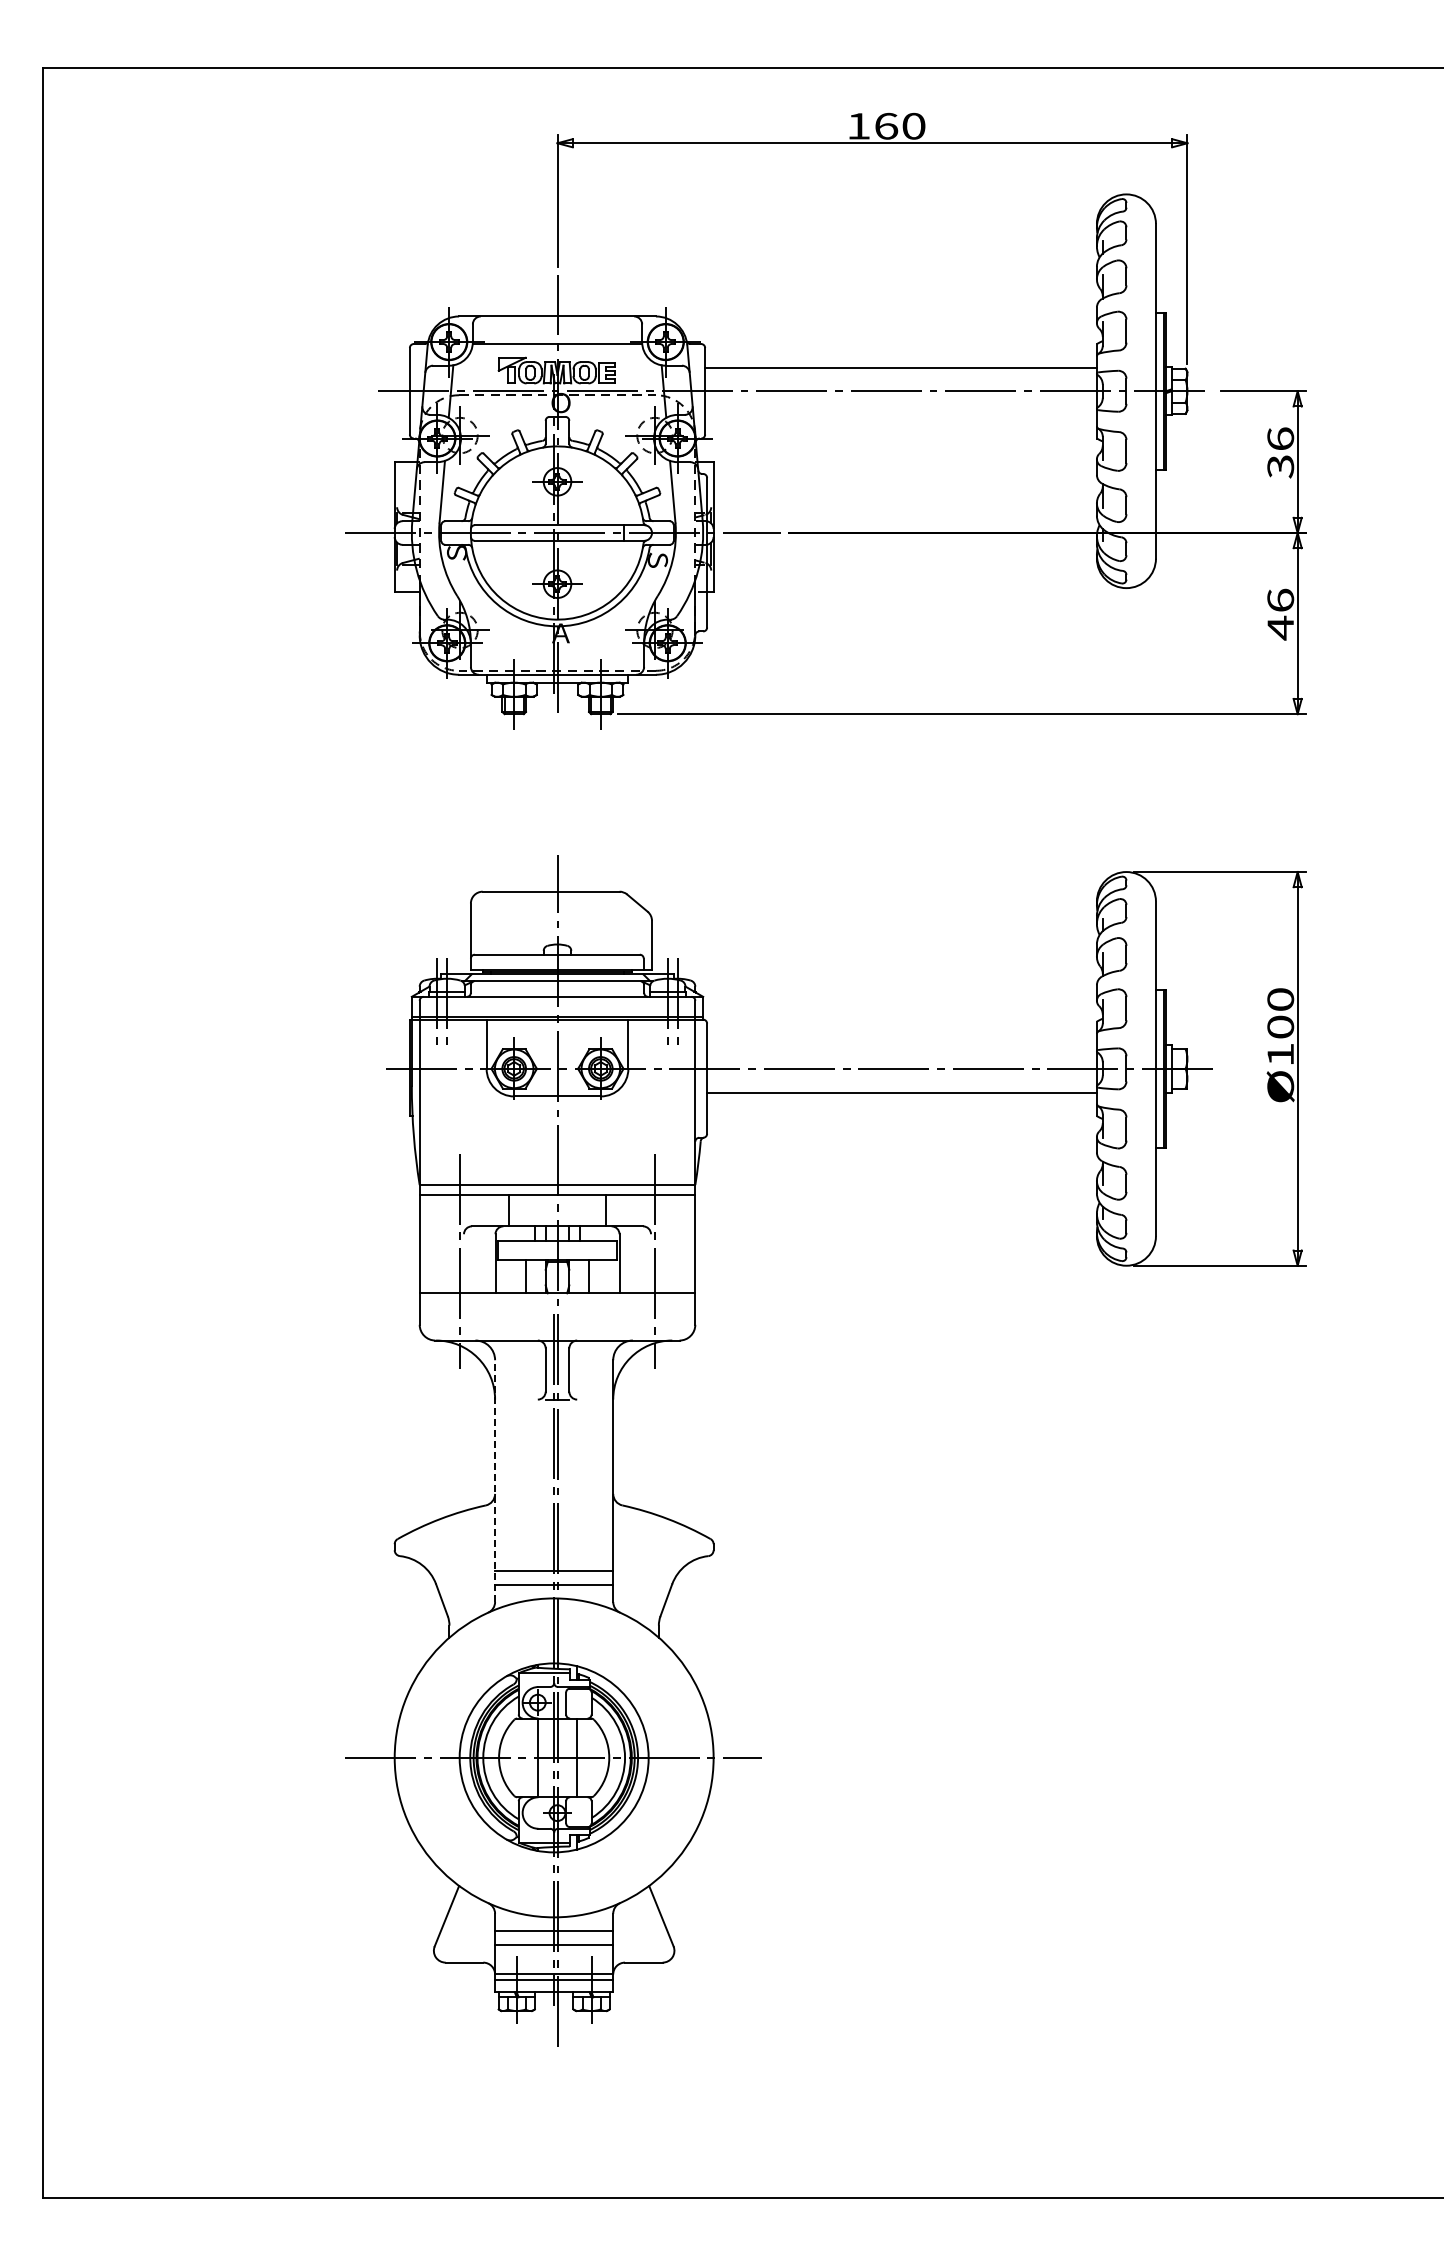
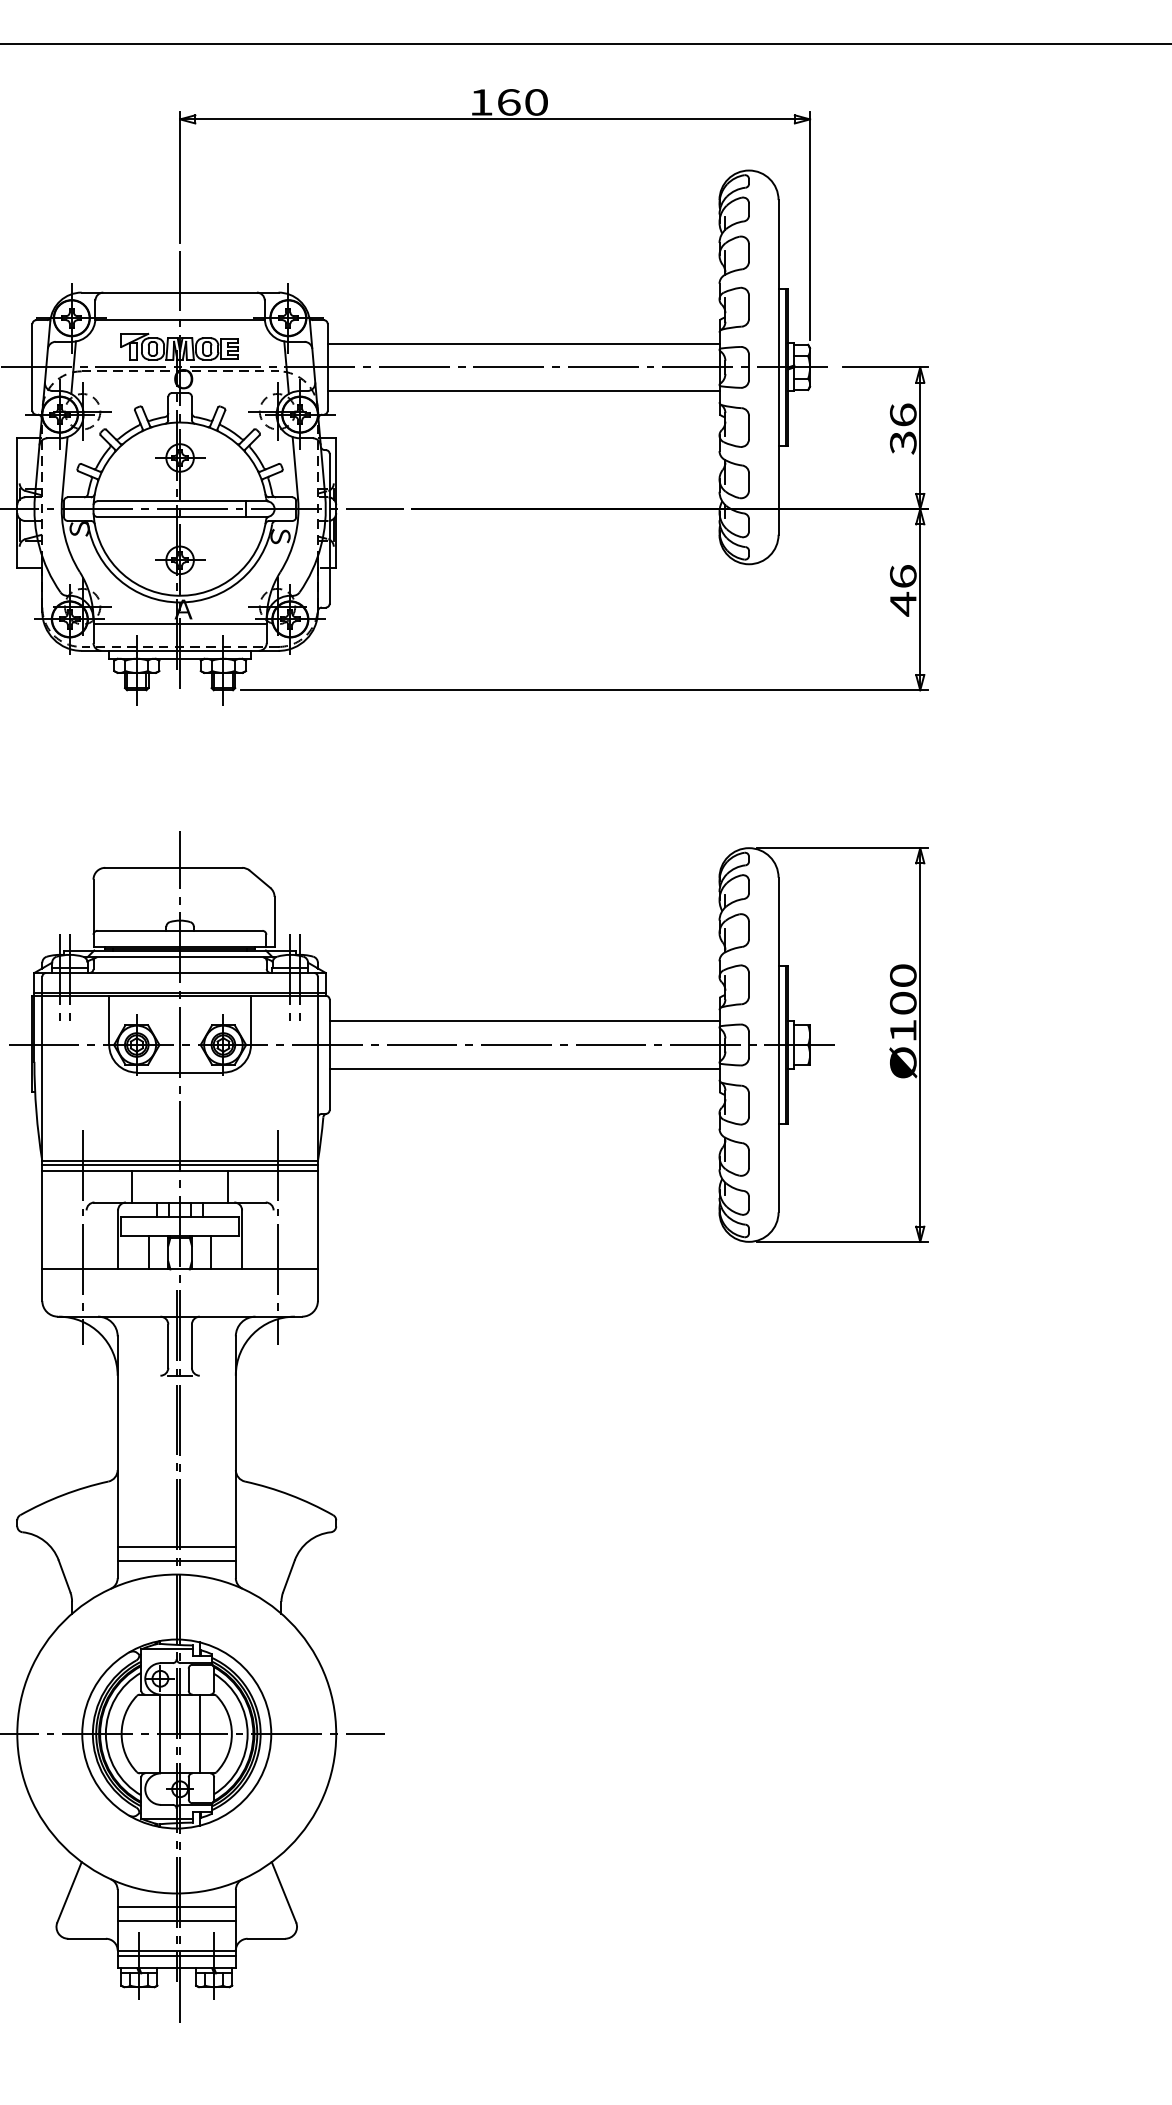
line: (900, 414) -> (523, 390), added
line: (557, 647) -> (180, 623), added
line: (901, 1045) -> (524, 1021), added
line: (557, 1188) -> (180, 1164), added
line: (495, 1481) -> (118, 1457), dashed -> solid

